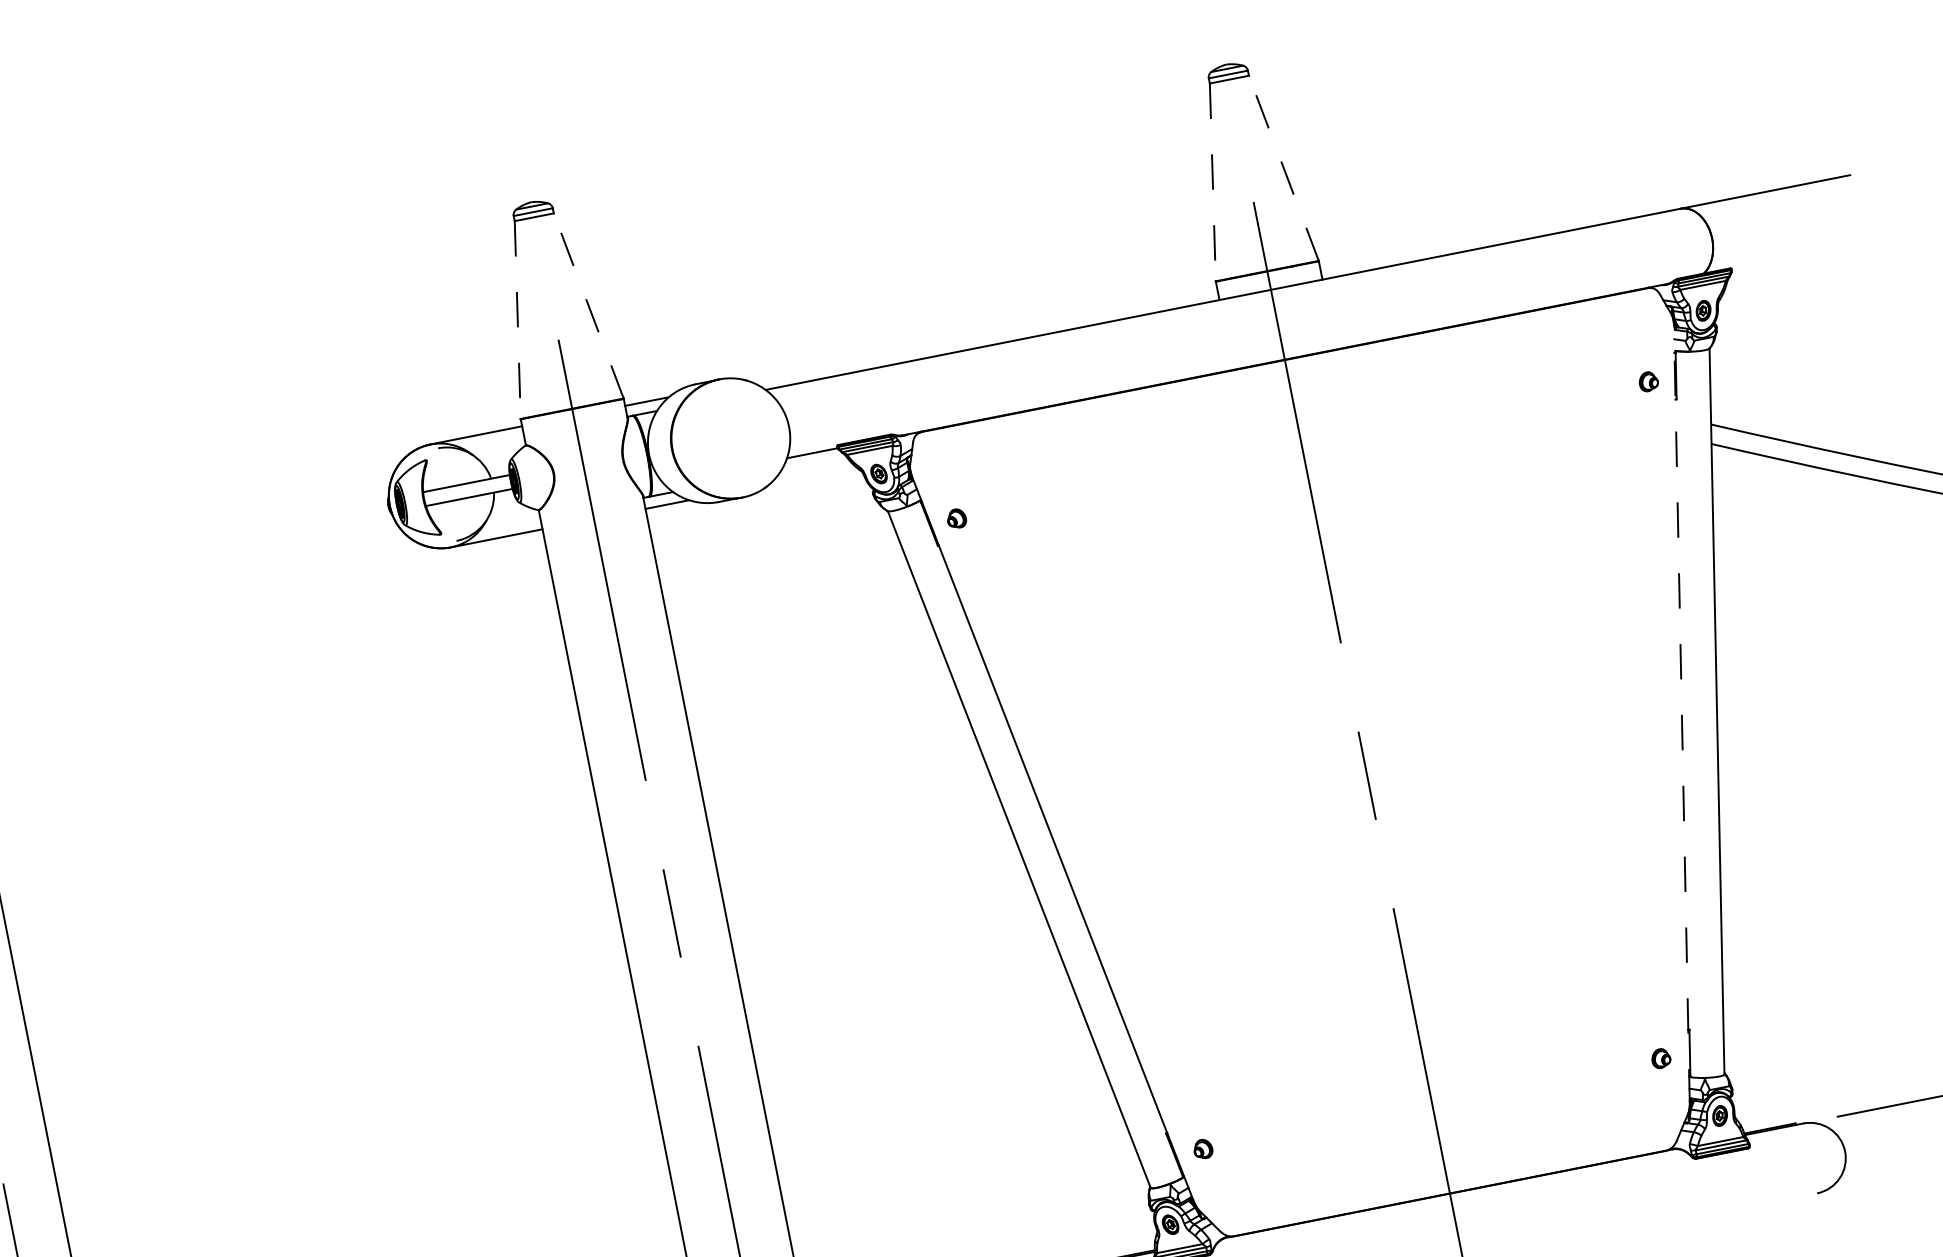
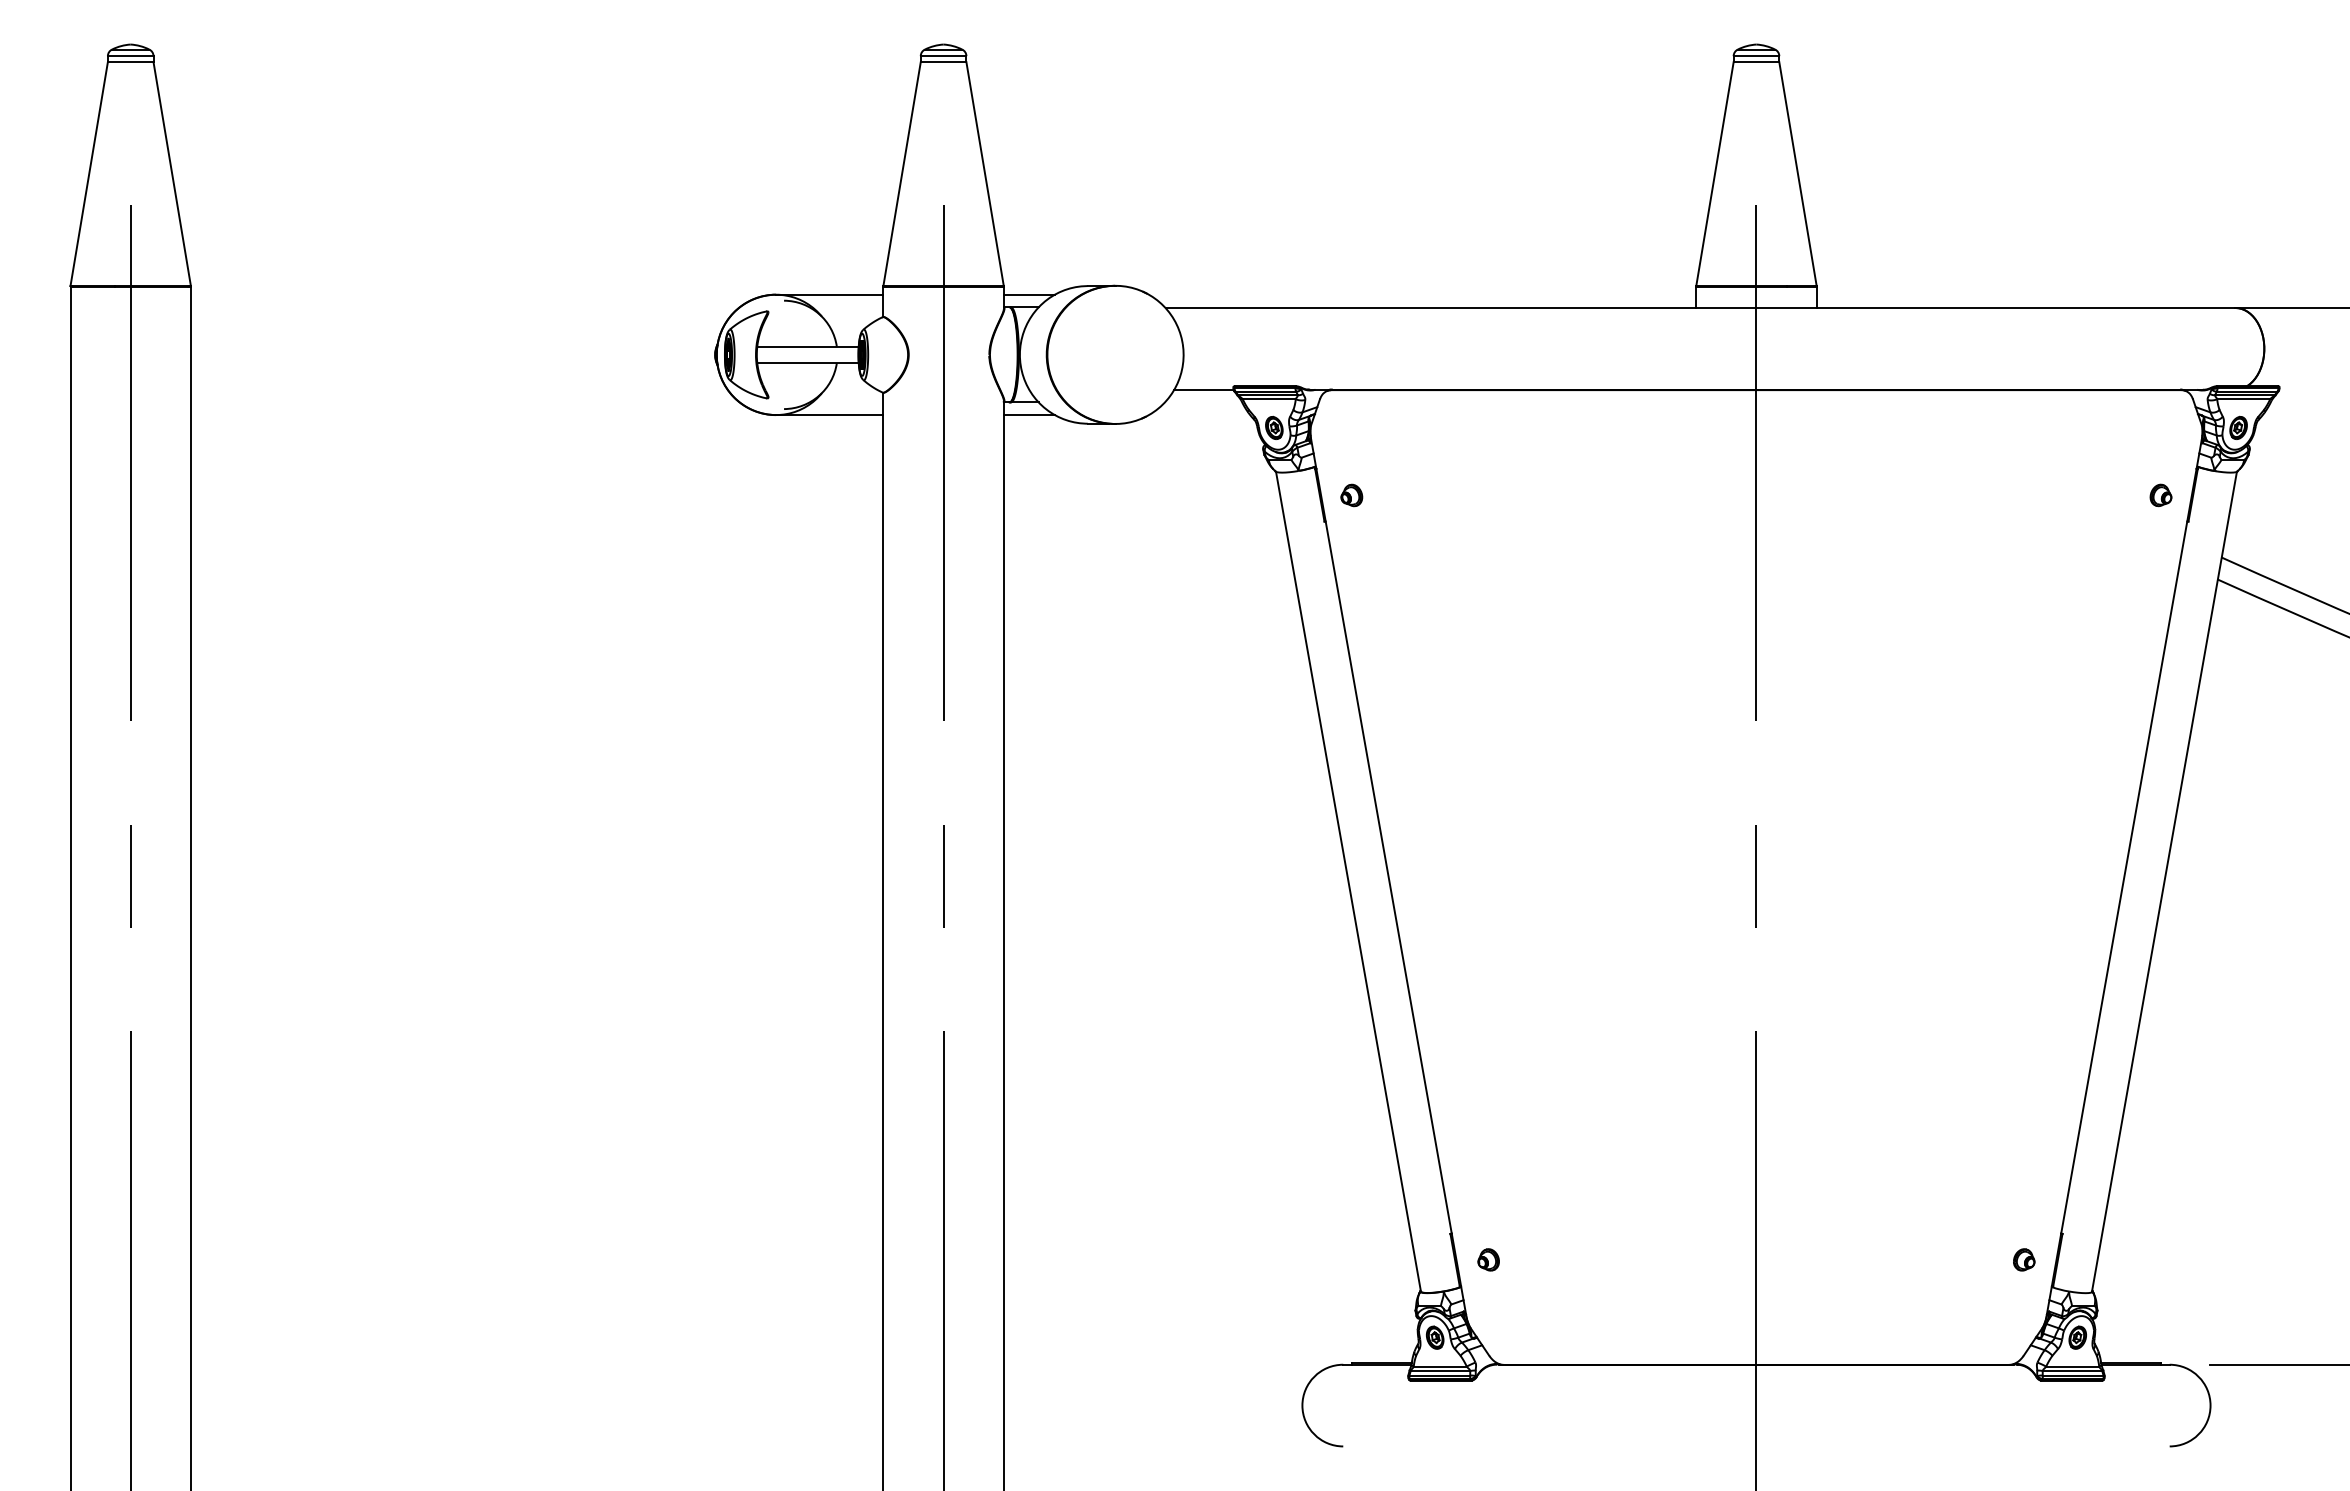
line: (1283, 168) -> (1797, 174), dashed -> solid
line: (1212, 182) -> (1714, 174), dashed -> solid
line: (589, 306) -> (985, 174), dashed -> solid
line: (518, 320) -> (902, 174), dashed -> solid
line: (1682, 714) -> (2124, 877), dashed -> solid

